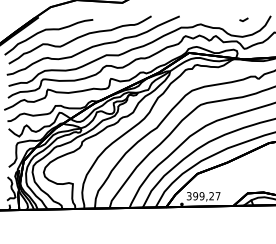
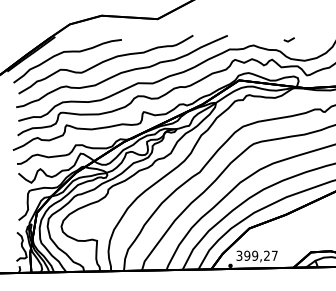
line: (243, 19) -> (288, 39), moved

